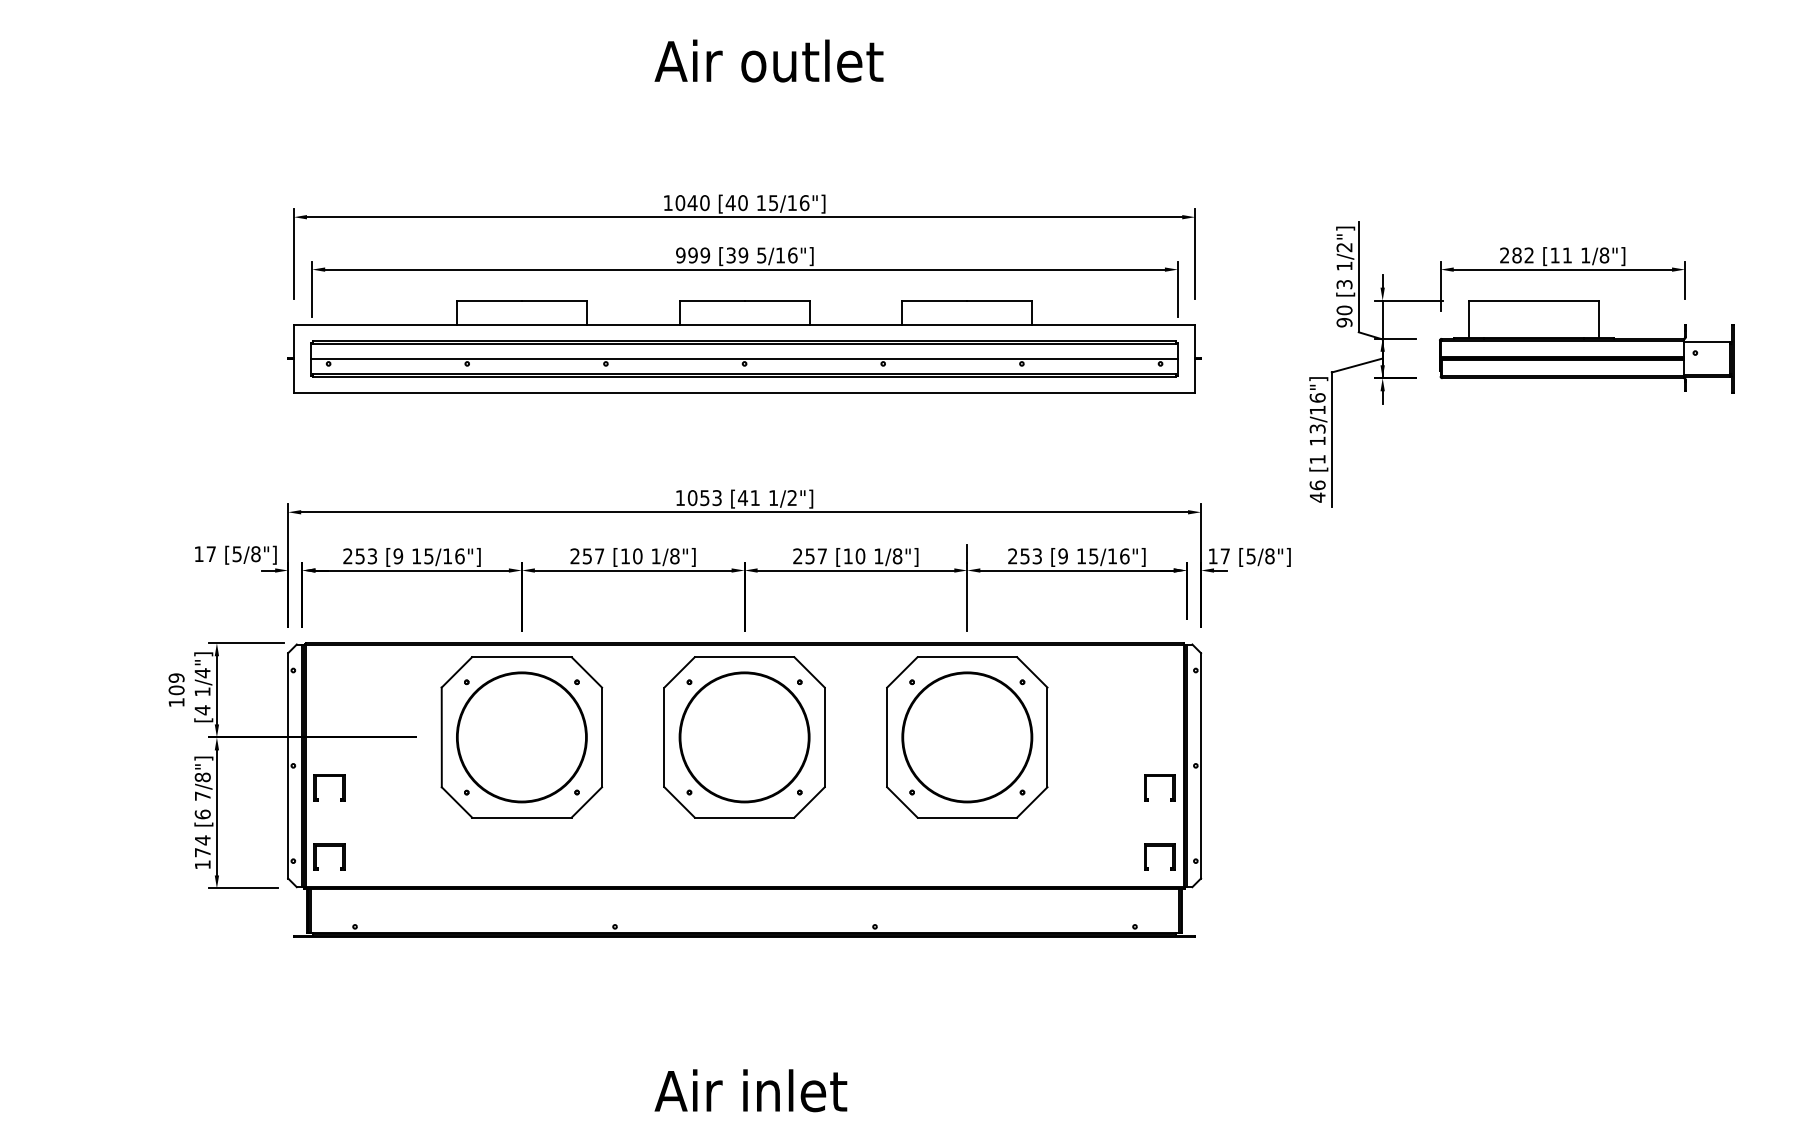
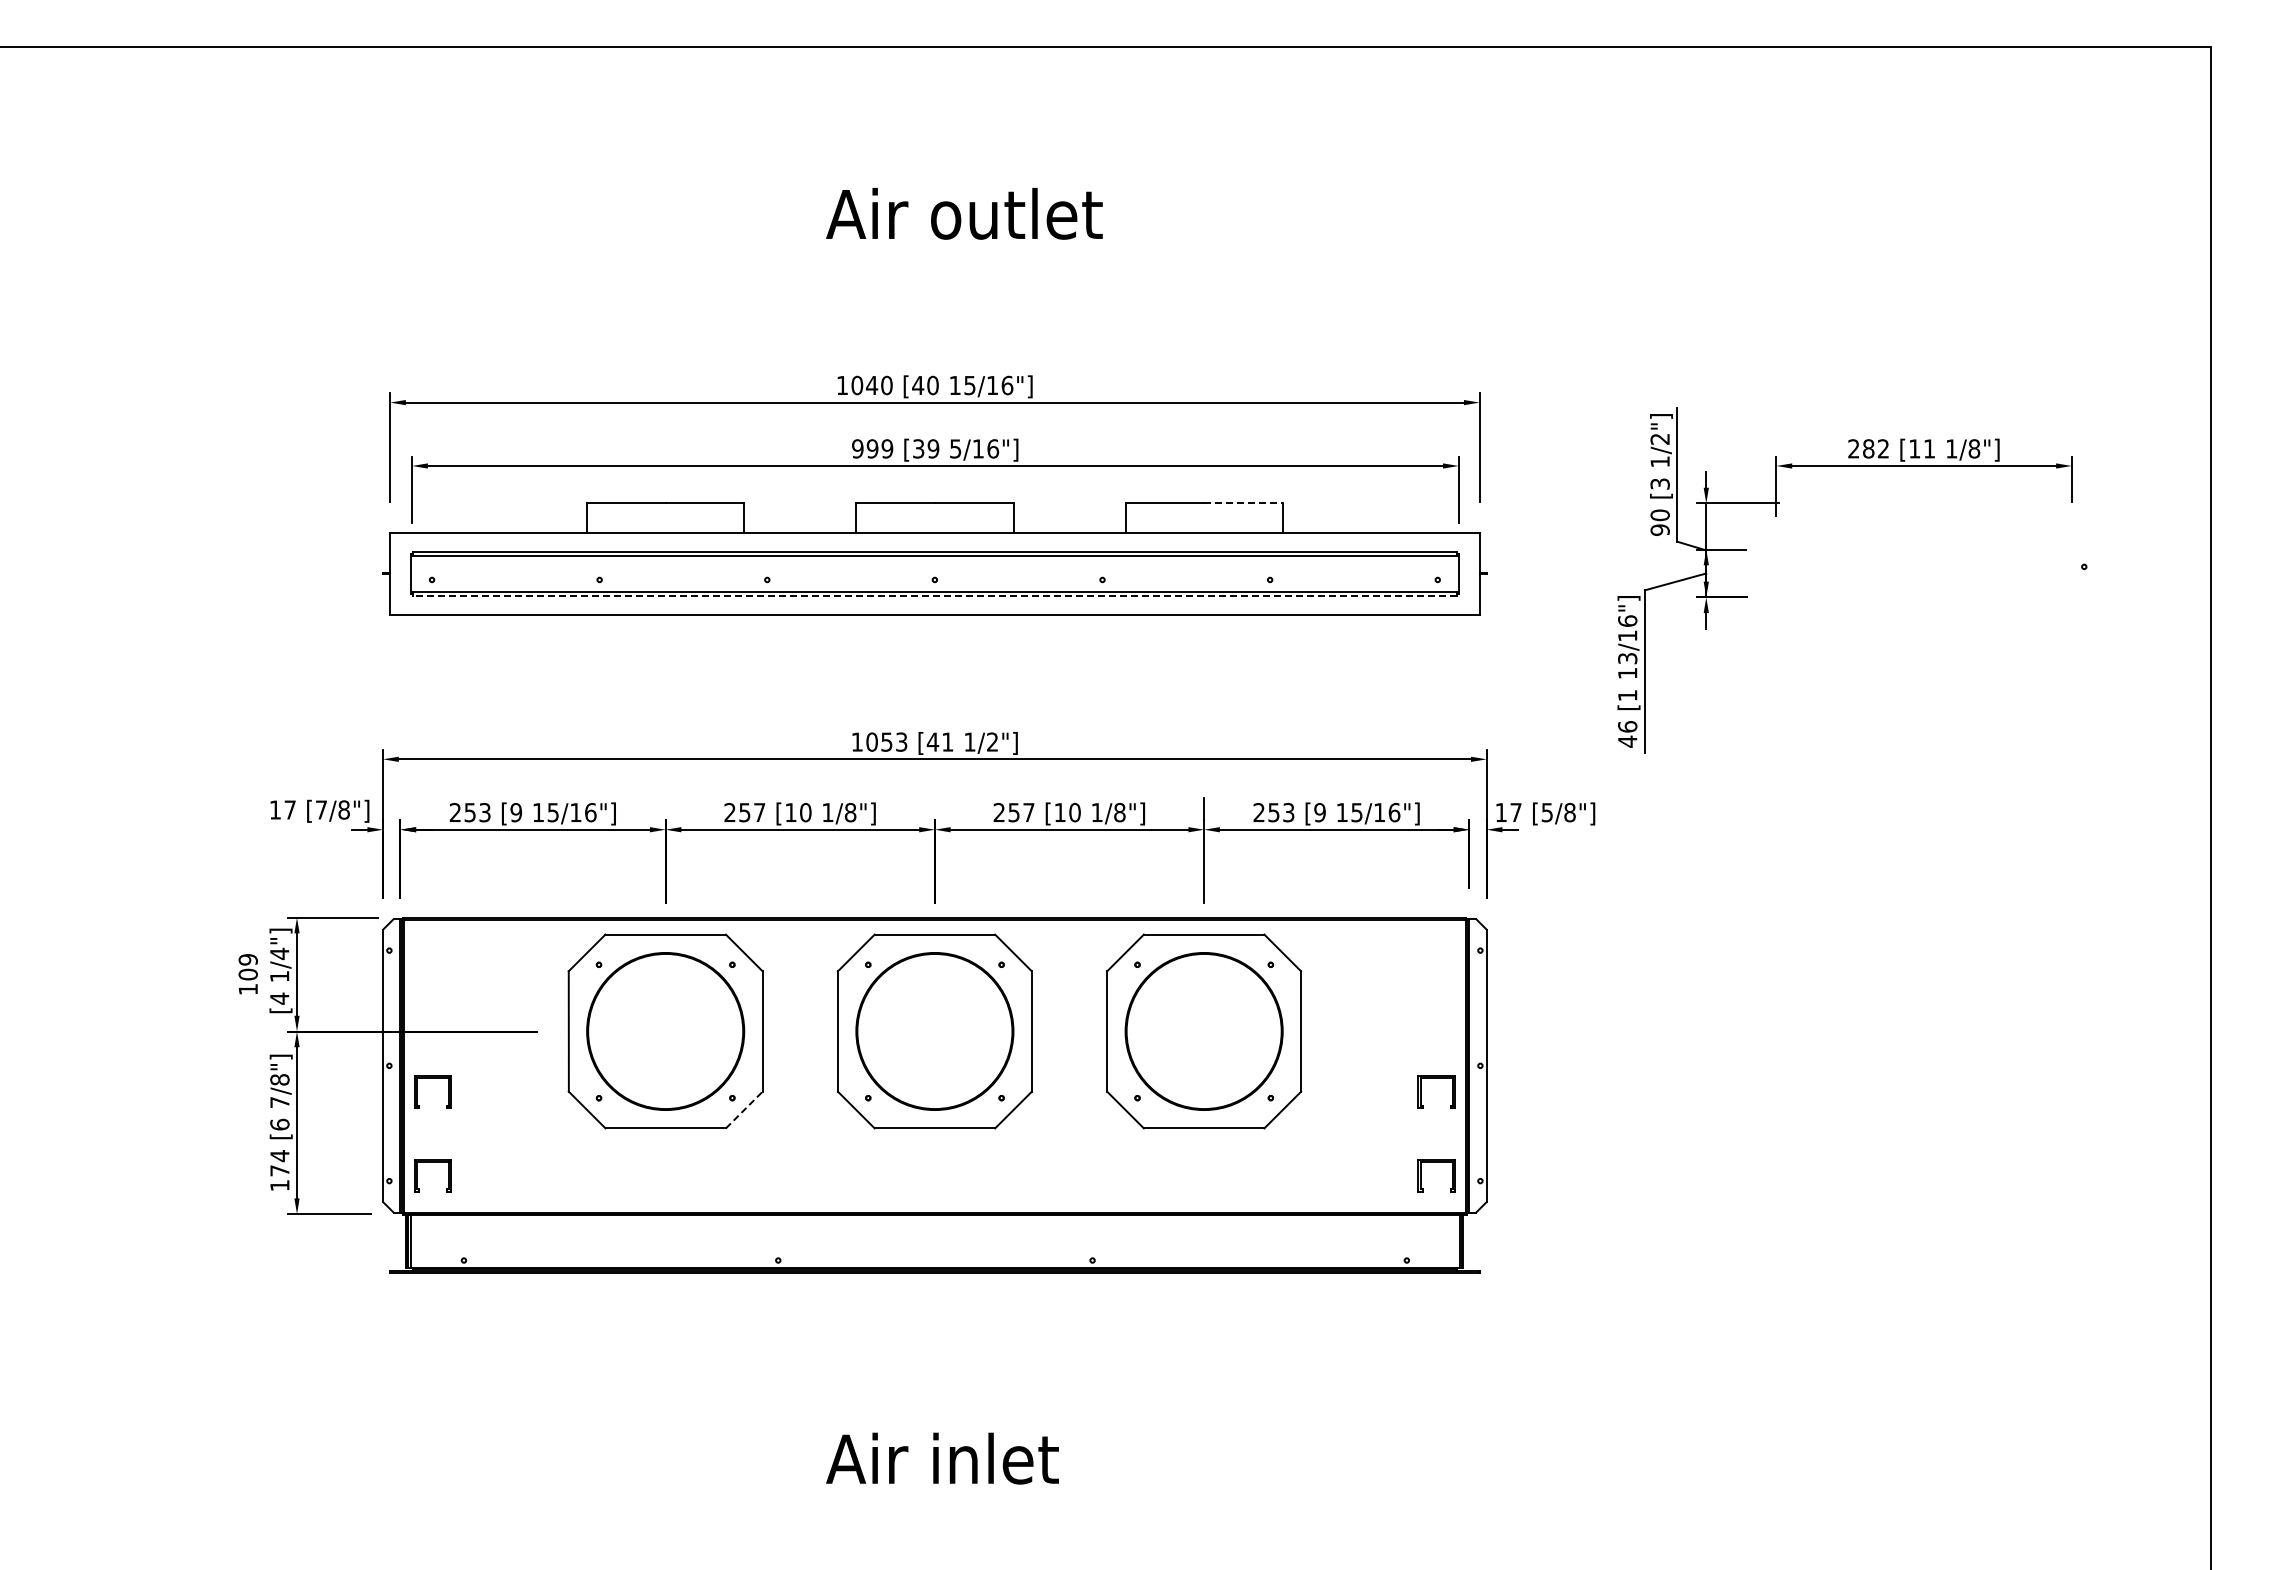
line: (999, 300) -> (1243, 503), solid -> dashed
part: (1586, 346) -> (1952, 558), removed
line: (744, 358) -> (934, 573), removed
line: (744, 377) -> (934, 596), solid -> dashed
text: (237, 553) -> (321, 809), [5/8"] -> [7/8"]
line: (587, 802) -> (744, 1110), solid -> dashed

